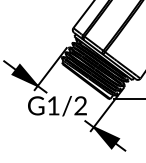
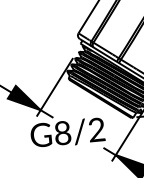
text: (53, 105) -> (62, 132), G1/2 -> G8/2

